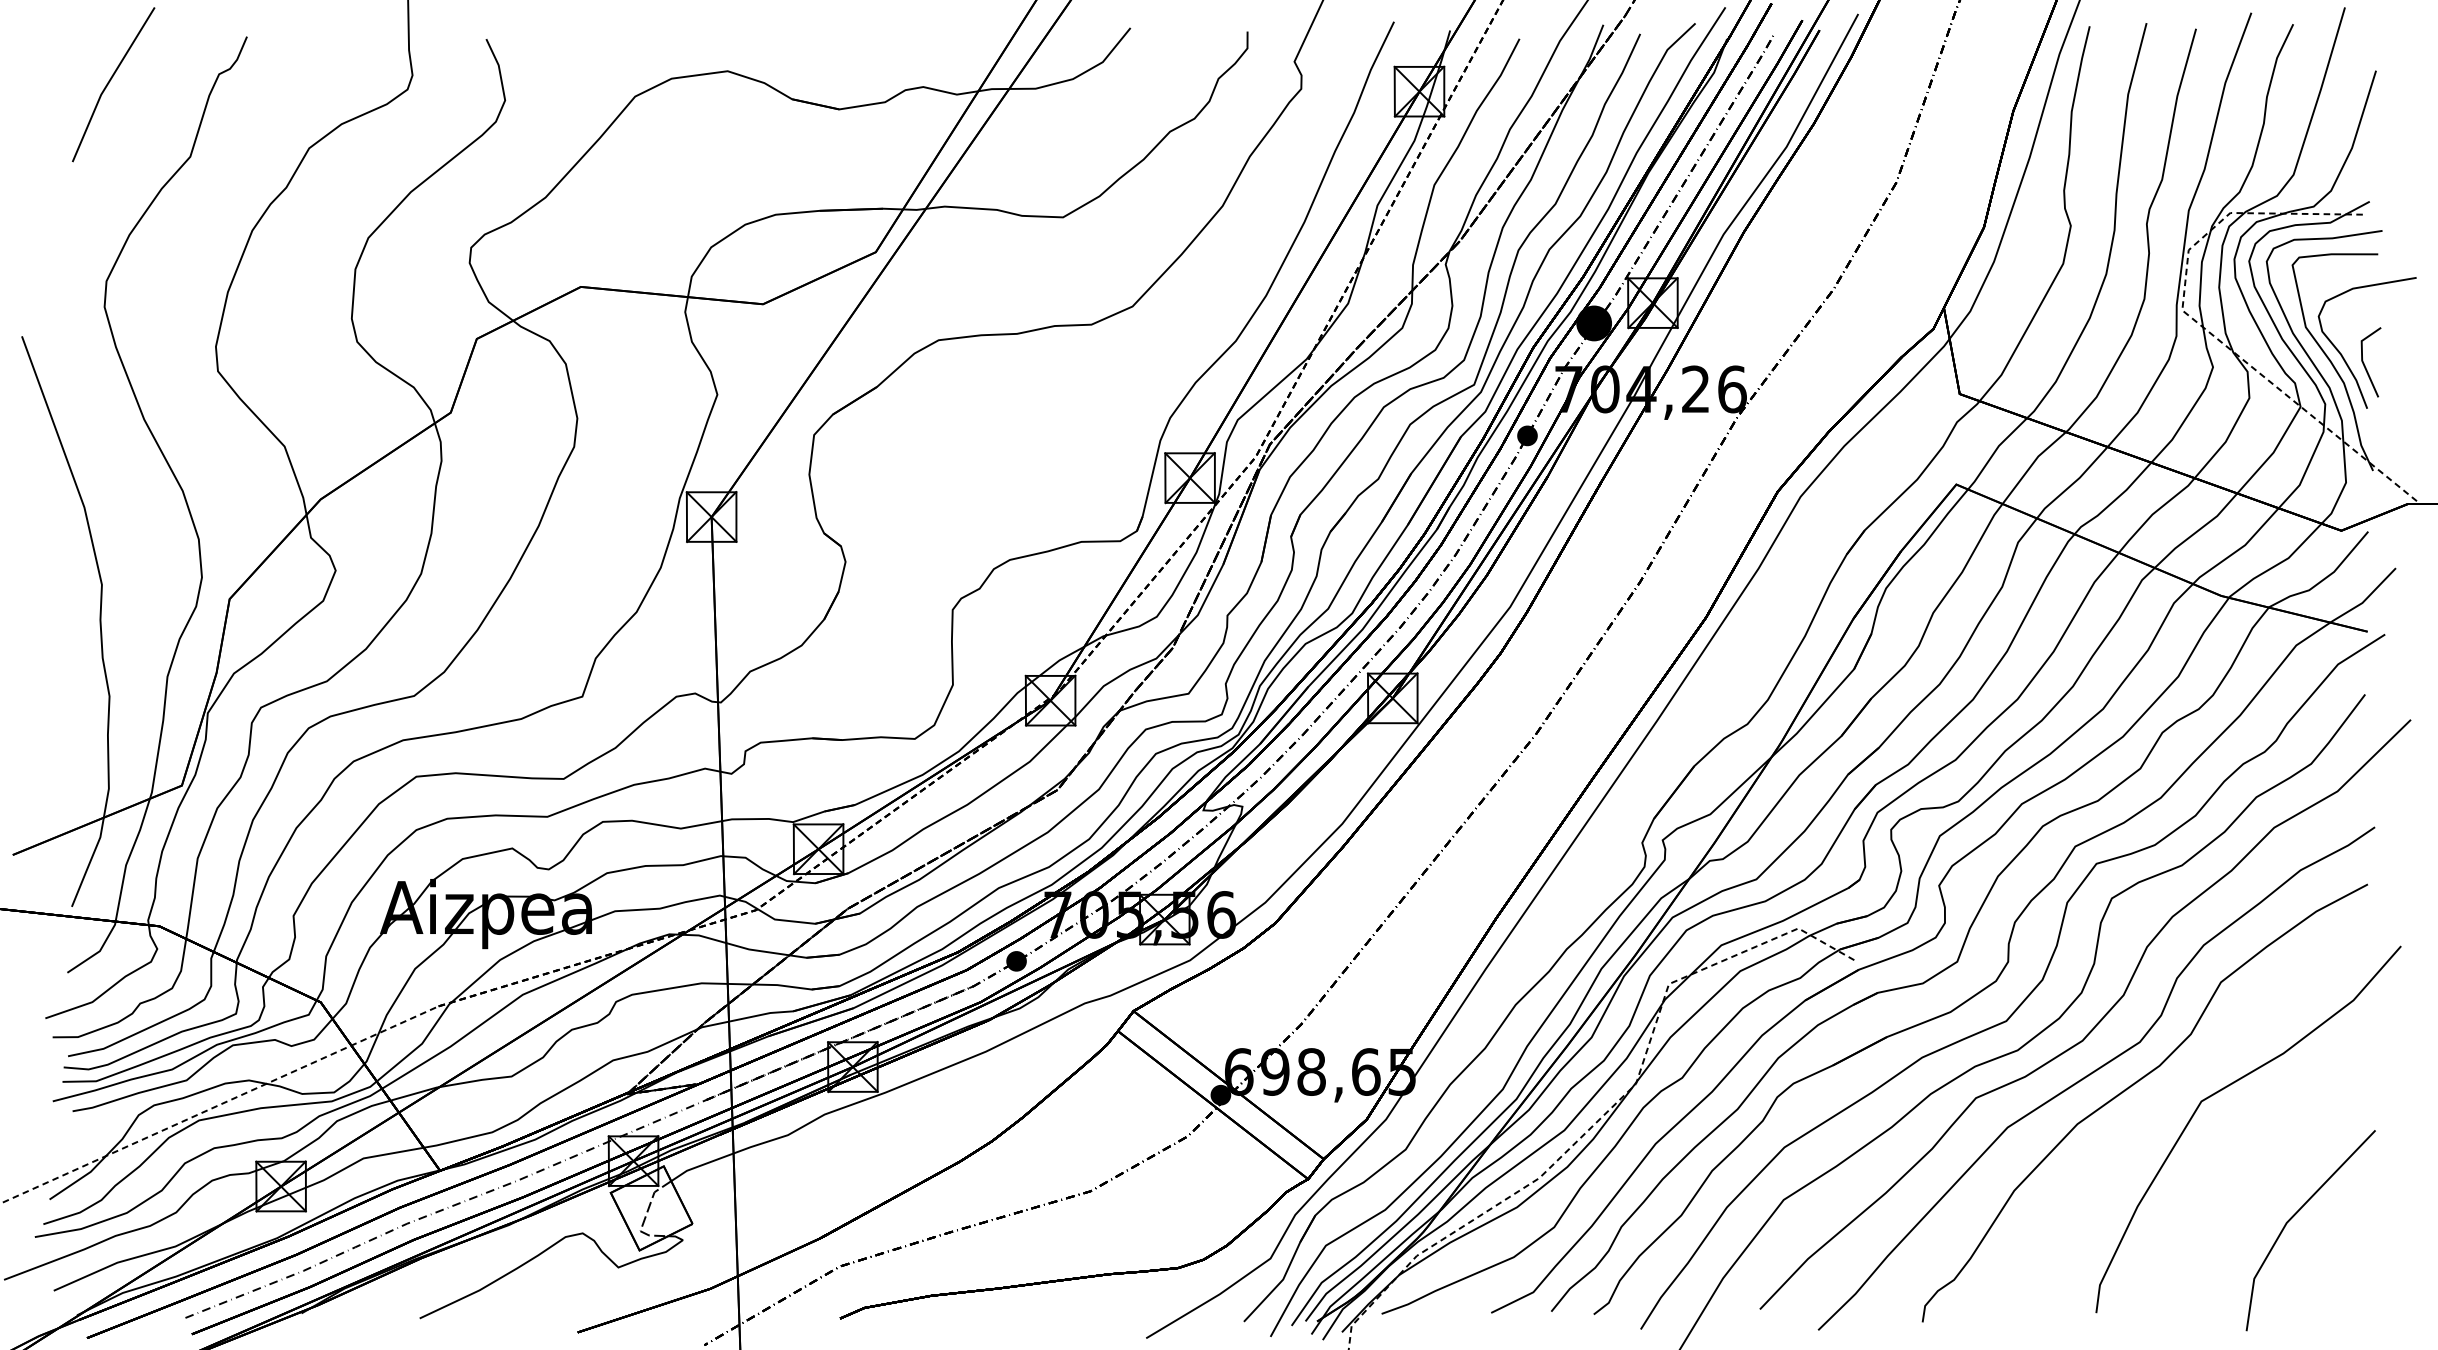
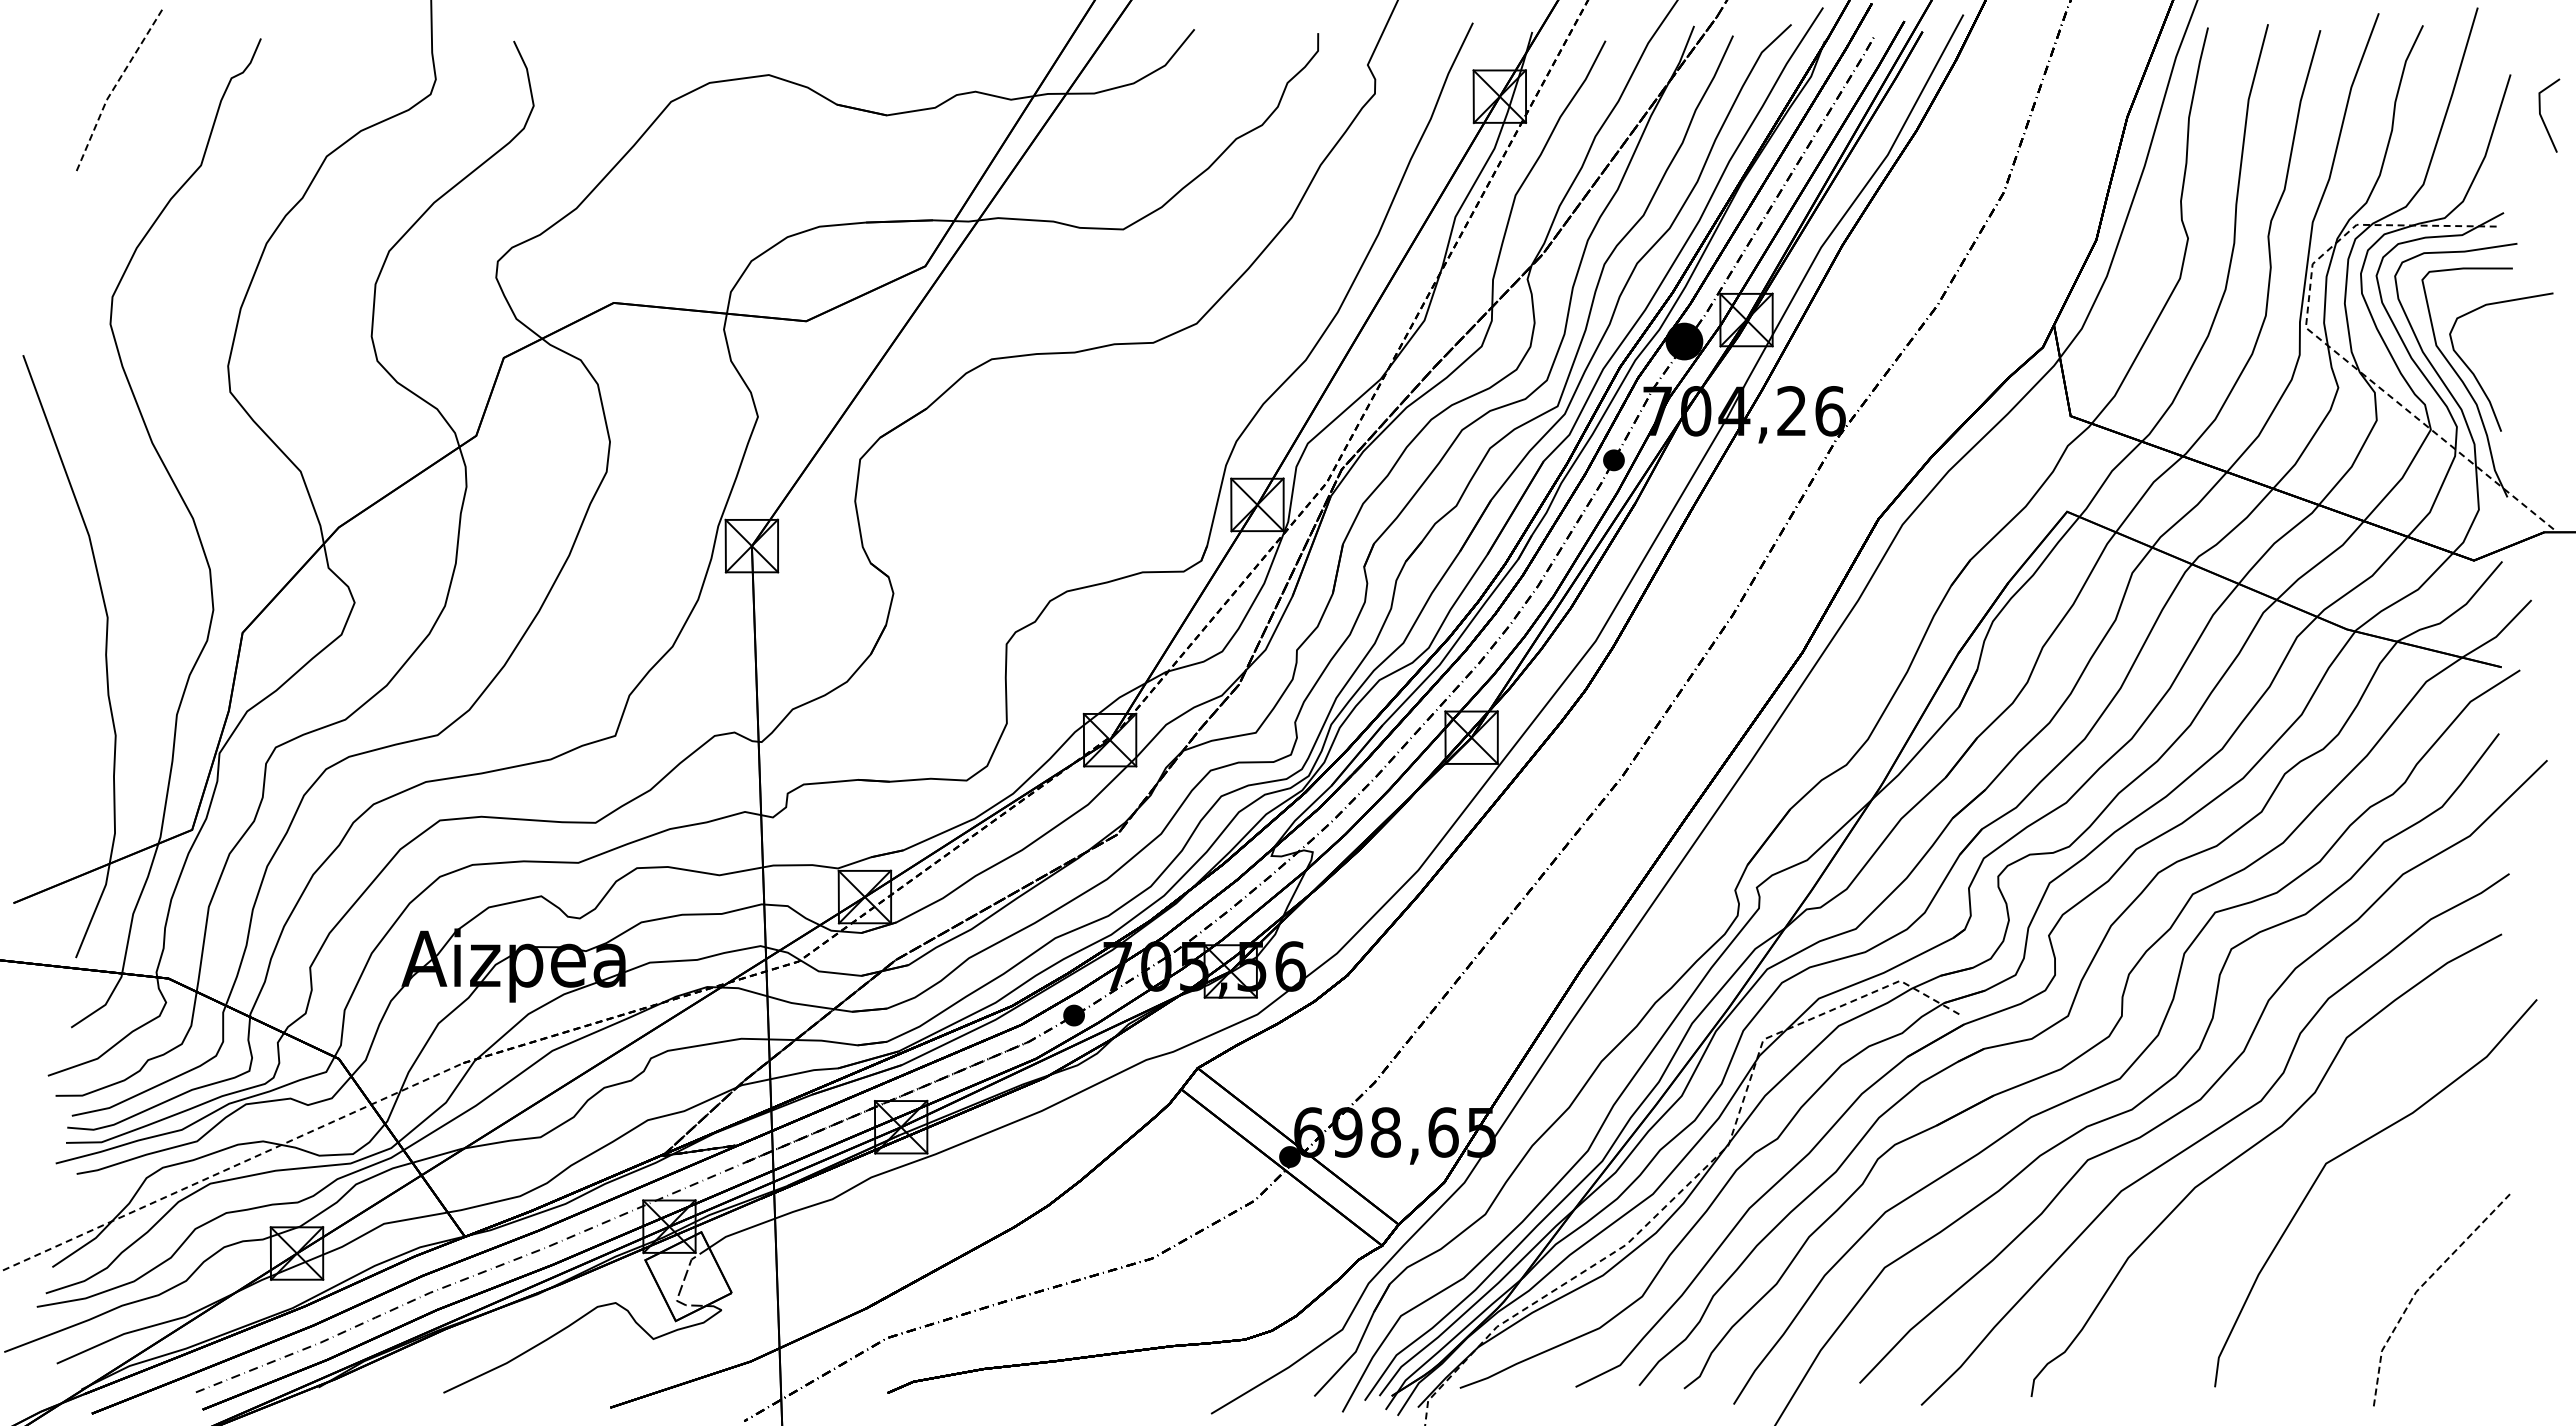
line: (108, 83) -> (114, 87), solid -> dashed
line: (2364, 363) -> (2542, 116), moved
line: (2289, 1219) -> (2419, 1288), solid -> dashed

